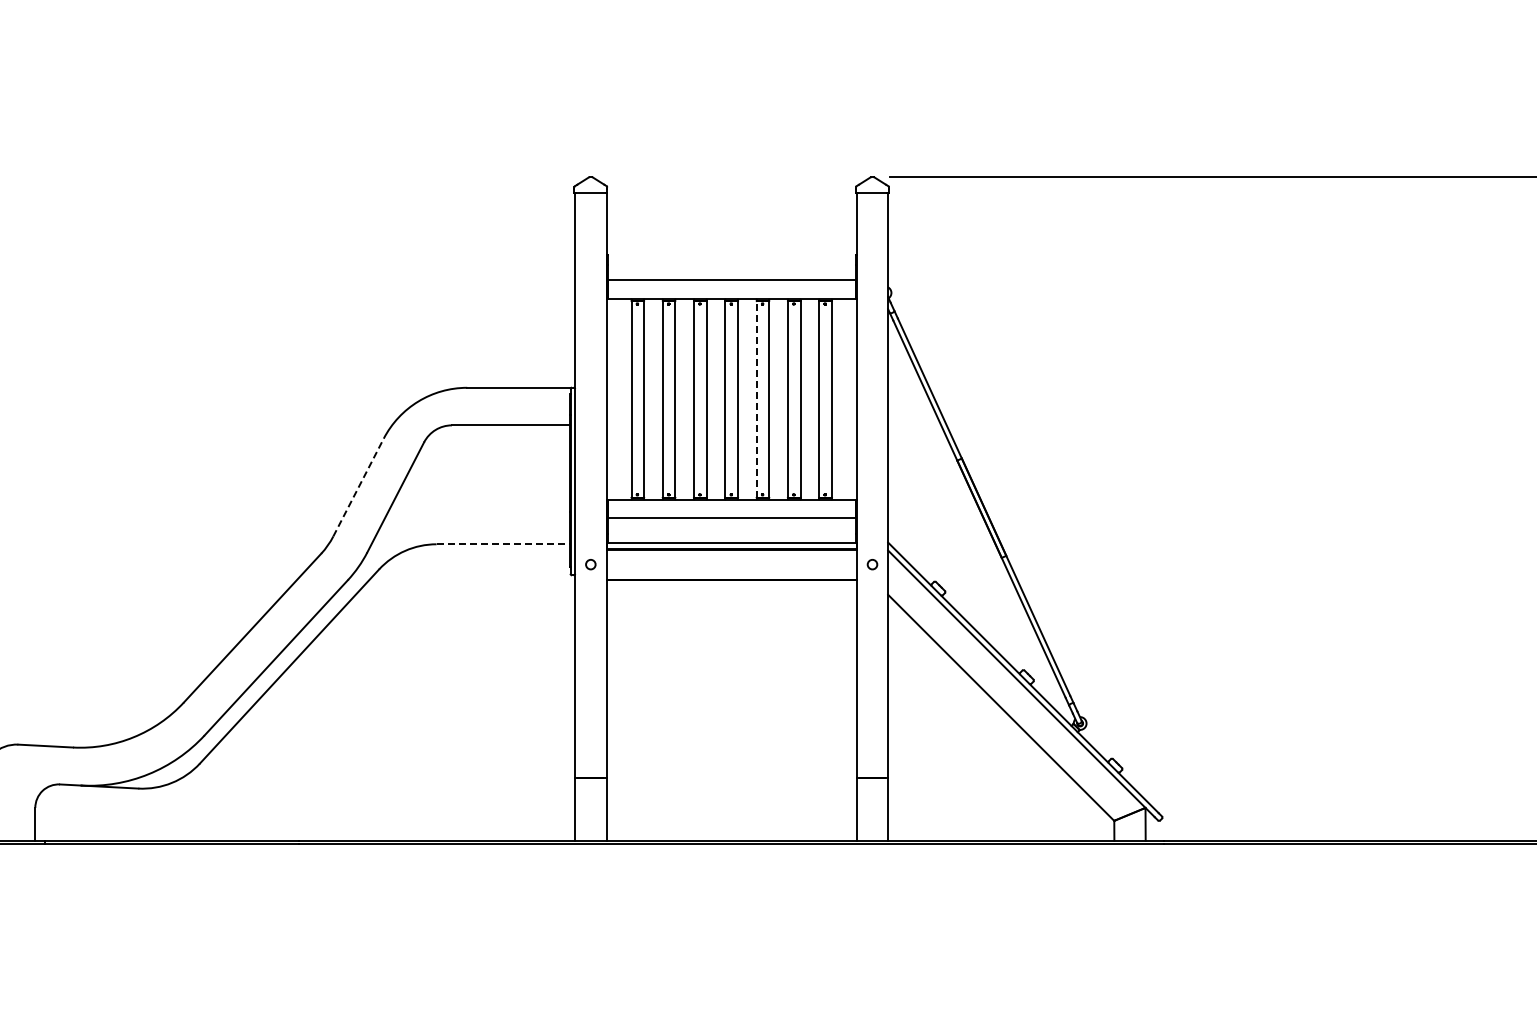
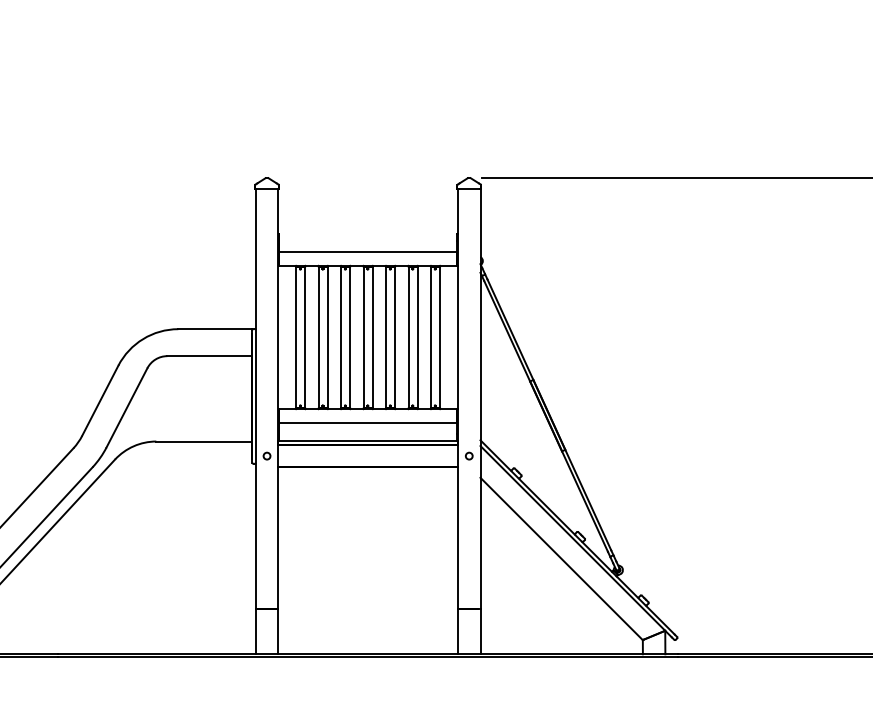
line: (756, 398) -> (385, 336), dashed -> solid
line: (358, 487) -> (100, 400), dashed -> solid
line: (503, 544) -> (204, 441), dashed -> solid

